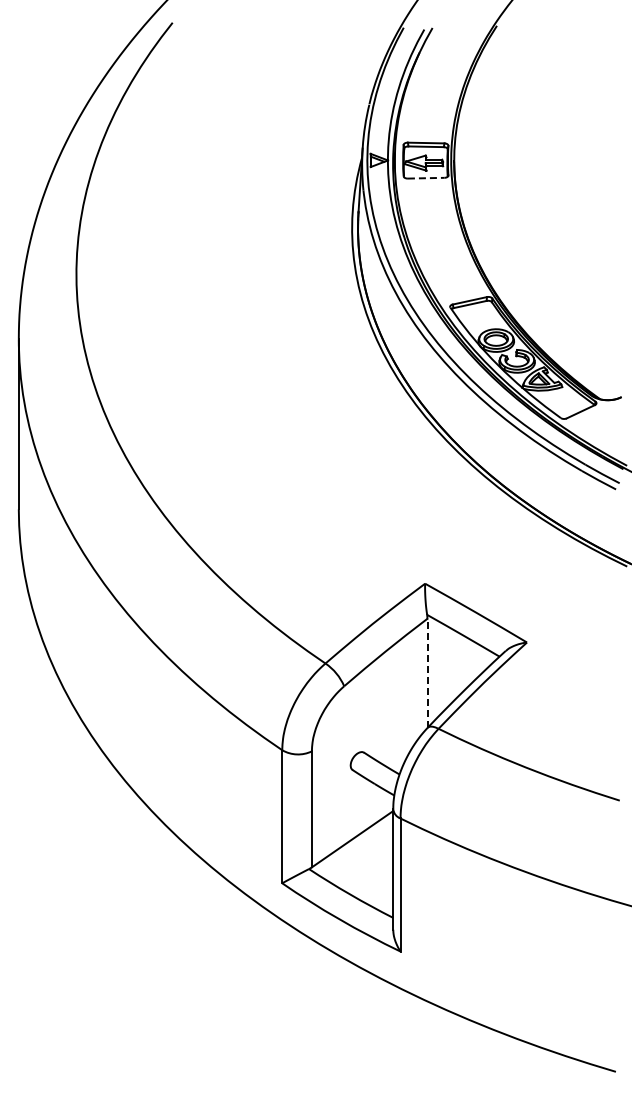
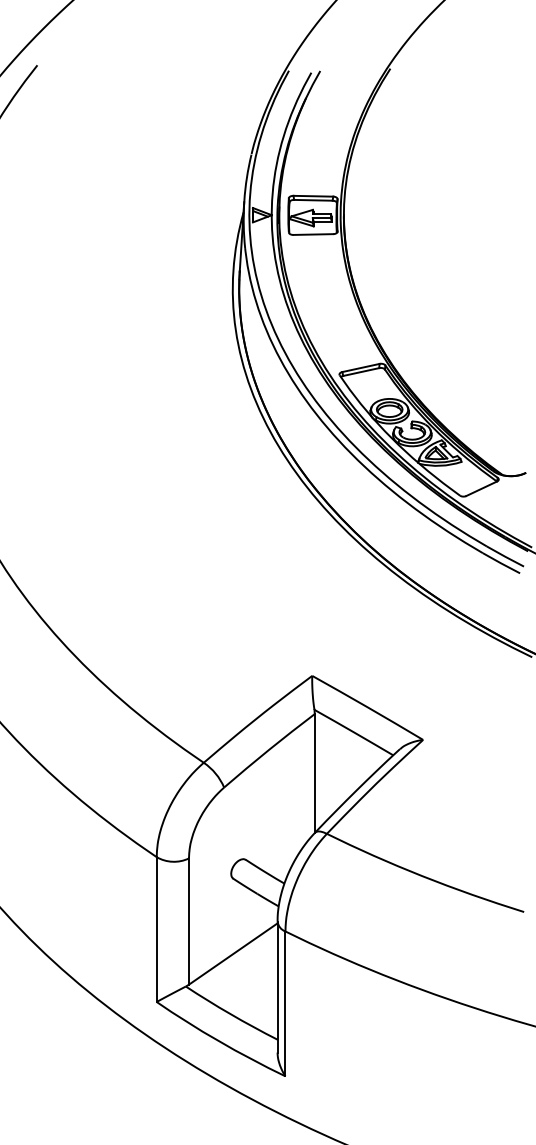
line: (426, 178) -> (313, 234), dashed -> solid
line: (427, 673) -> (314, 773), dashed -> solid

